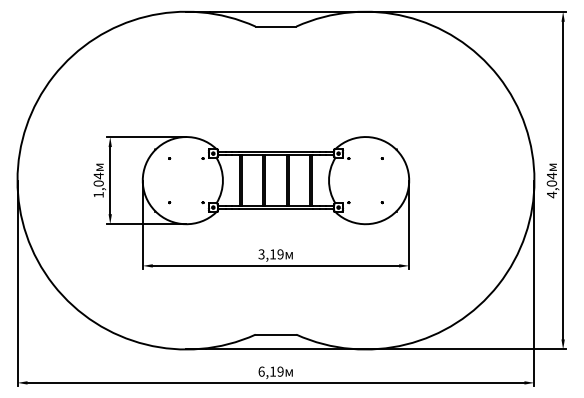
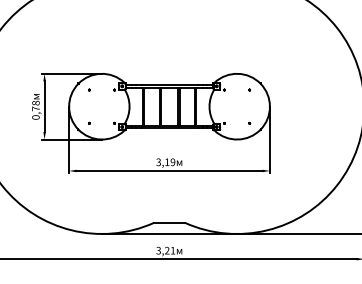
text: (98, 184) -> (35, 109), 1,04 -> 0,78
text: (270, 371) -> (165, 250), 6,19 -> 3,21

